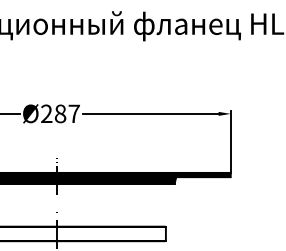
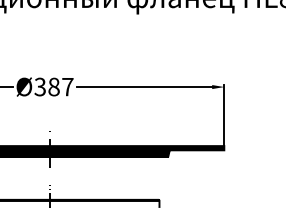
text: (46, 114) -> (40, 87), Ø287 -> Ø387

